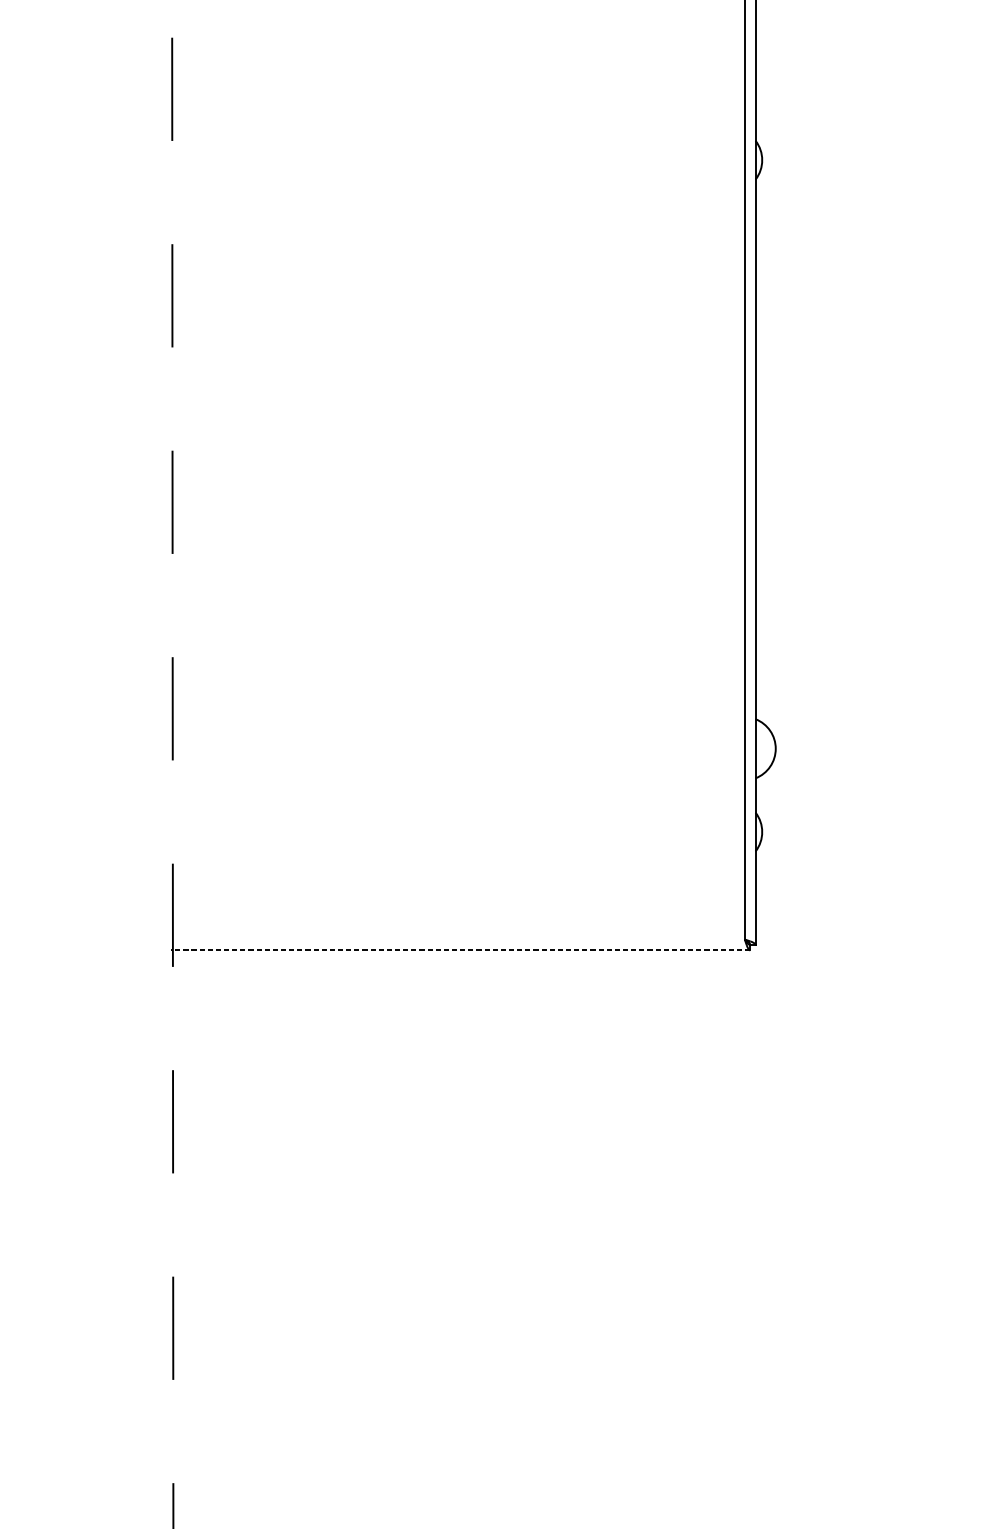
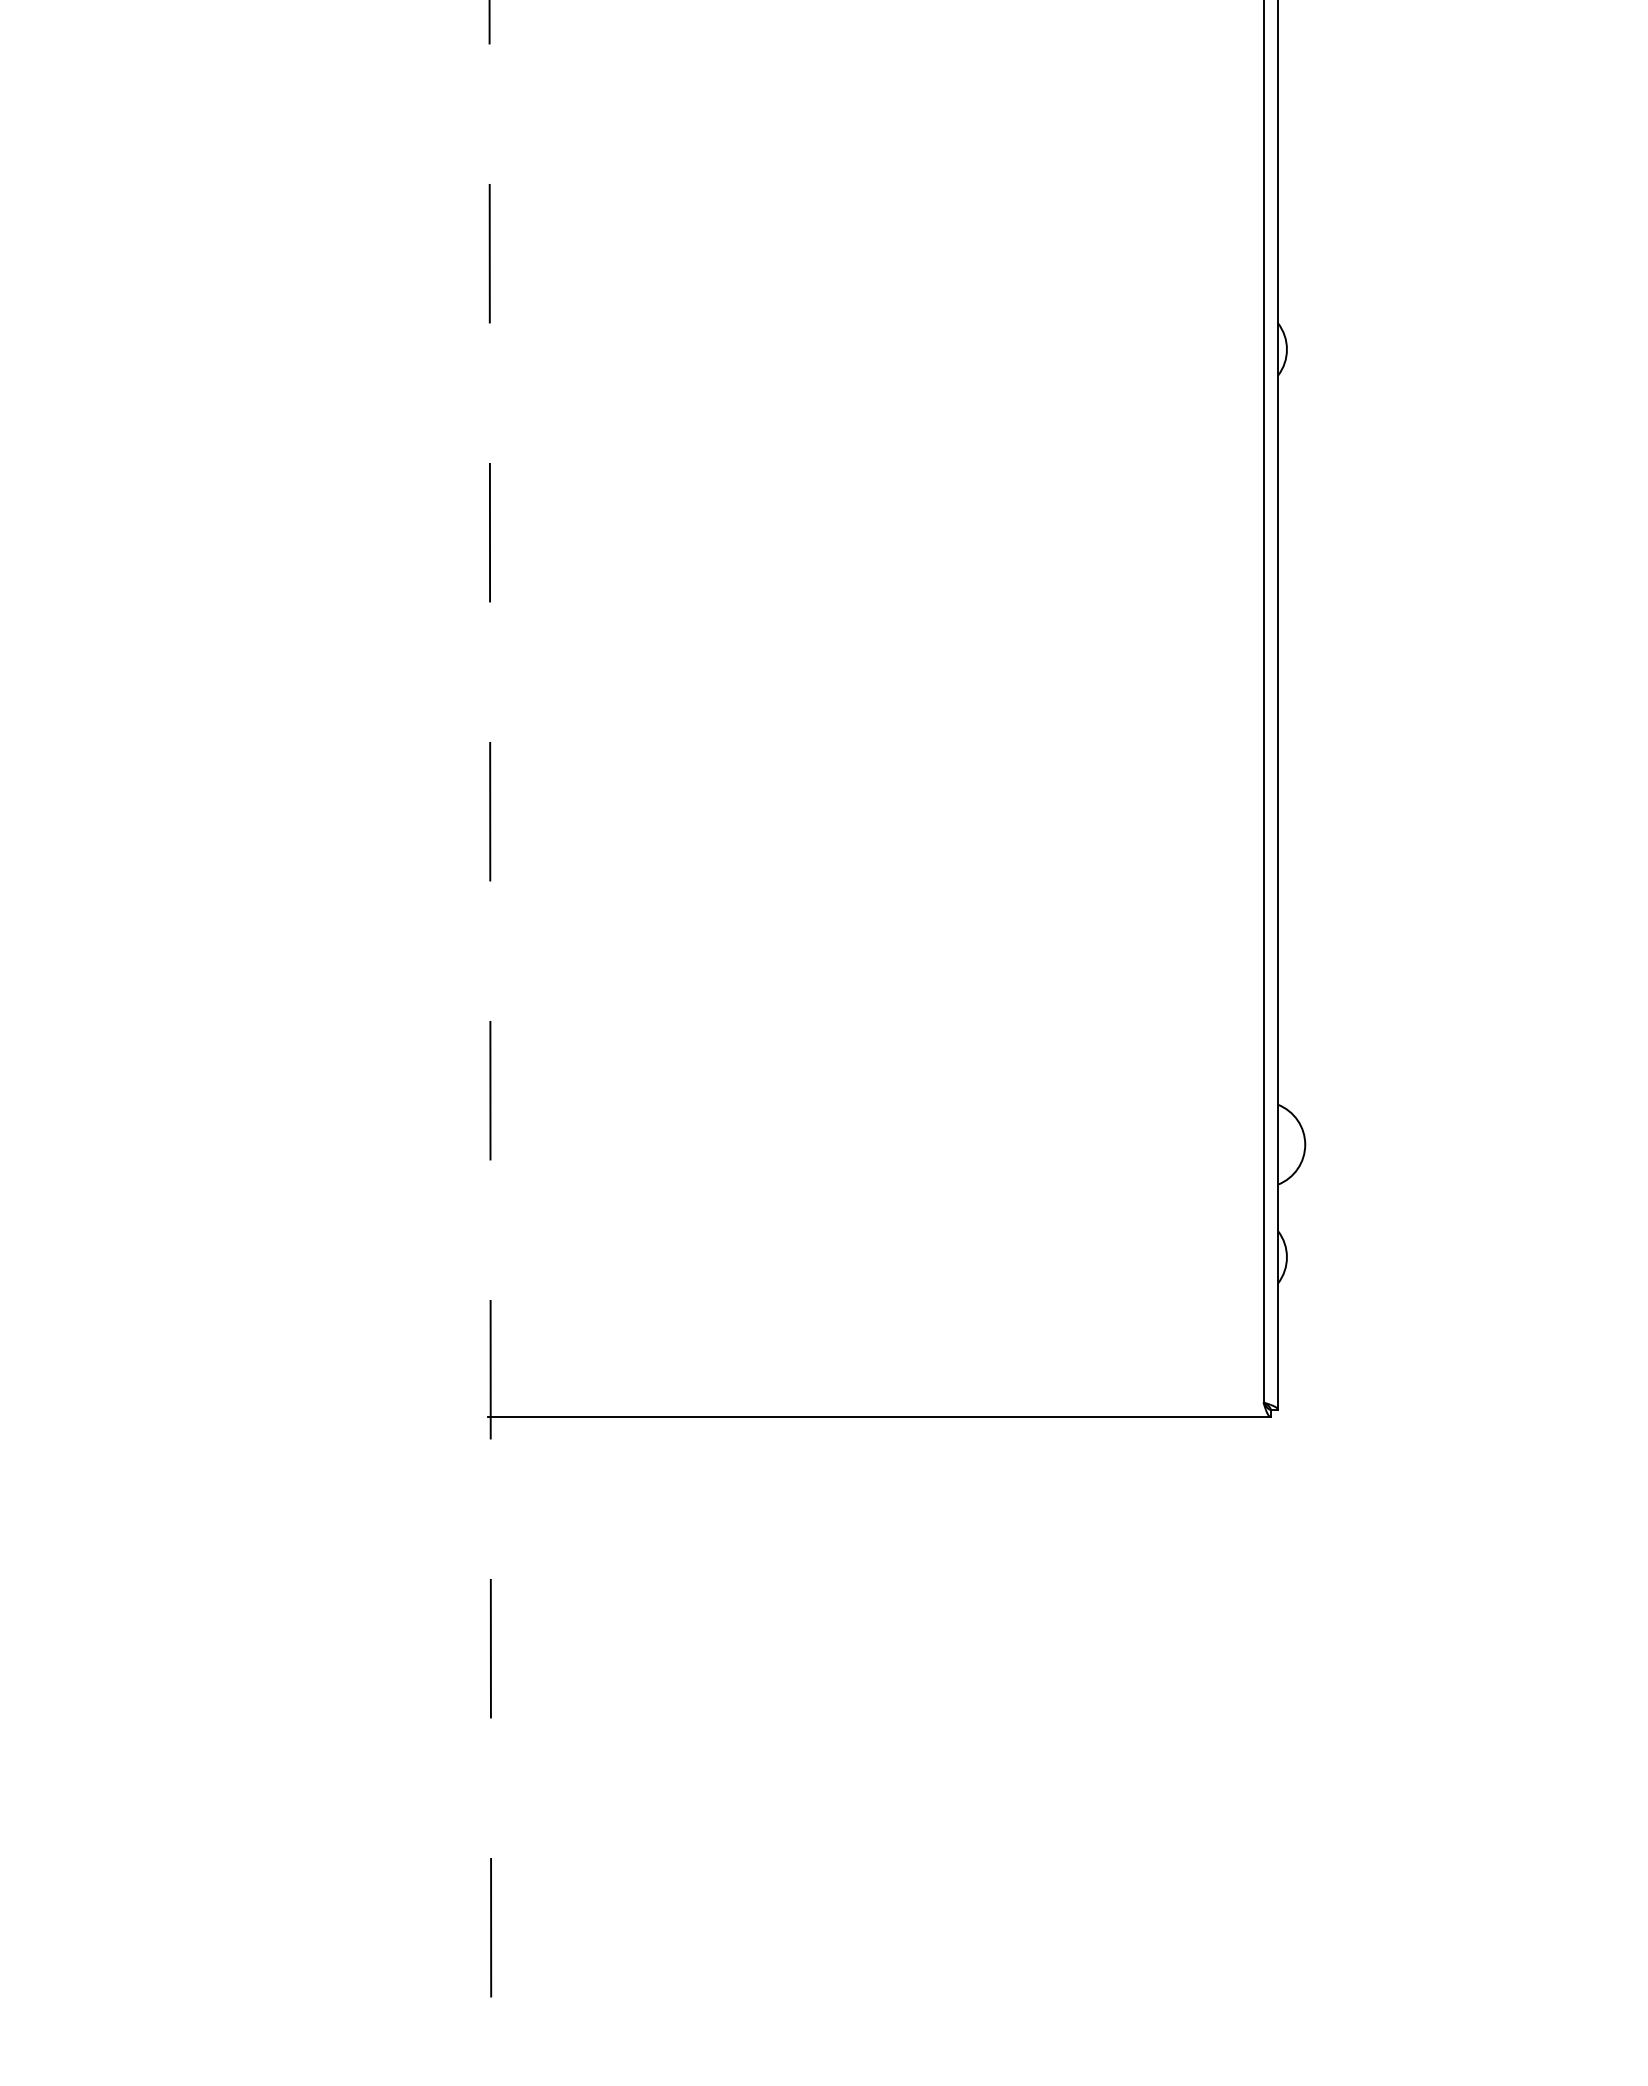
line: (459, 950) -> (878, 1417), dashed -> solid

